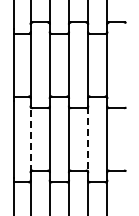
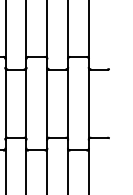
line: (30, 139) -> (5, 103), dashed -> solid
line: (88, 139) -> (68, 103), dashed -> solid

